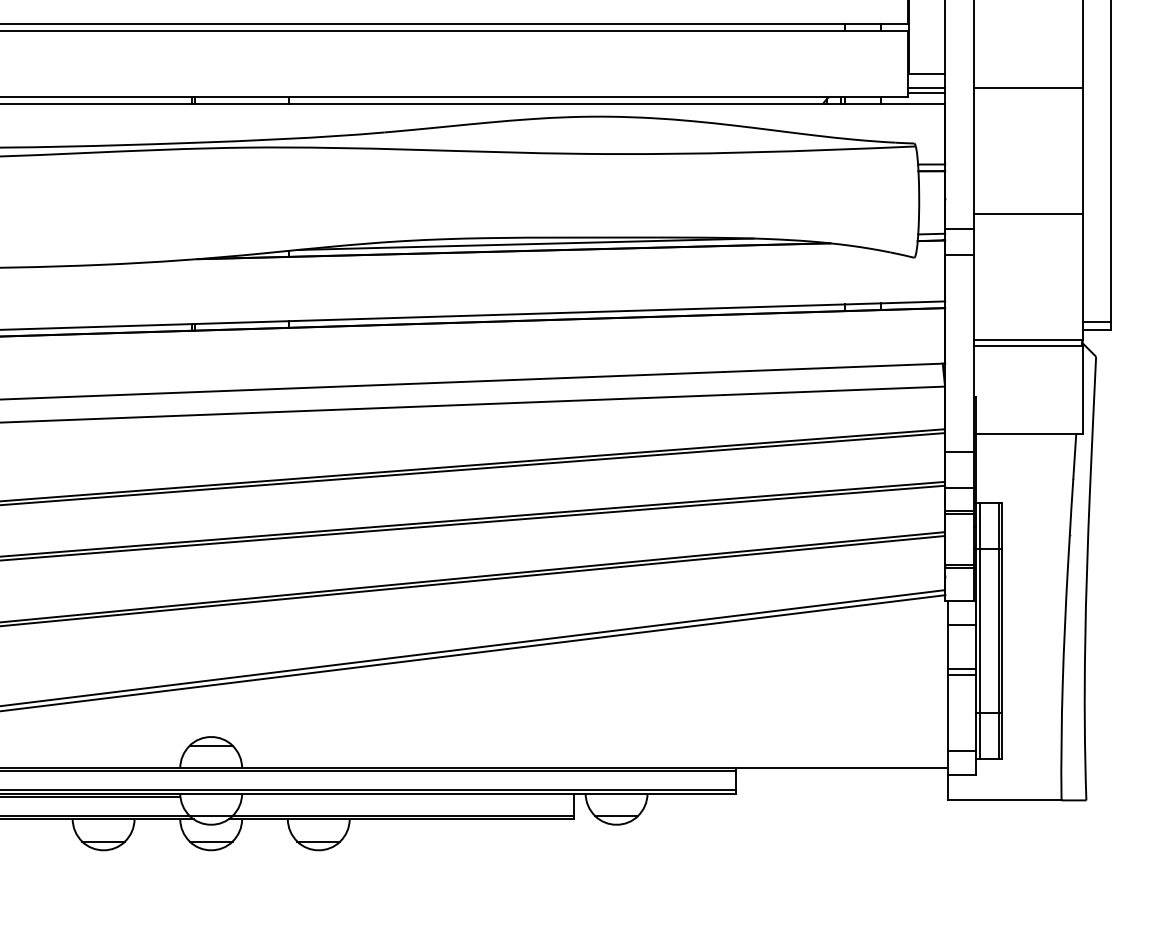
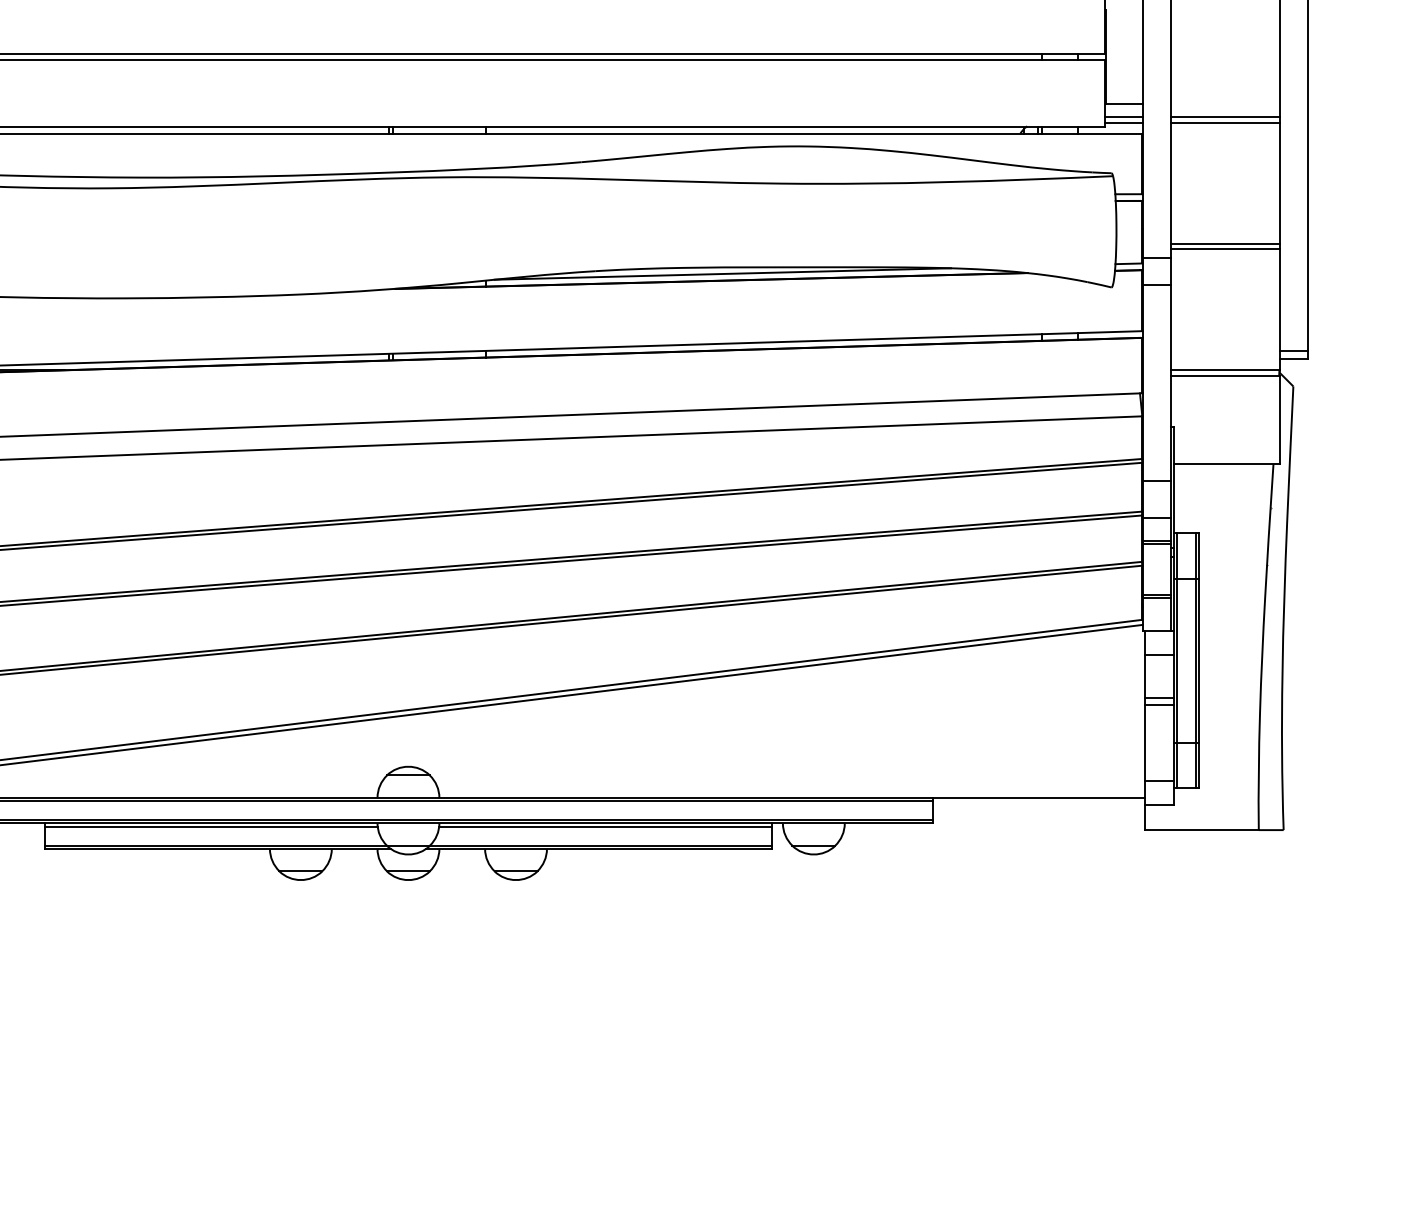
line: (1027, 92) -> (1224, 122), added
line: (1027, 219) -> (1224, 249), added
line: (408, 796) -> (605, 826), added

